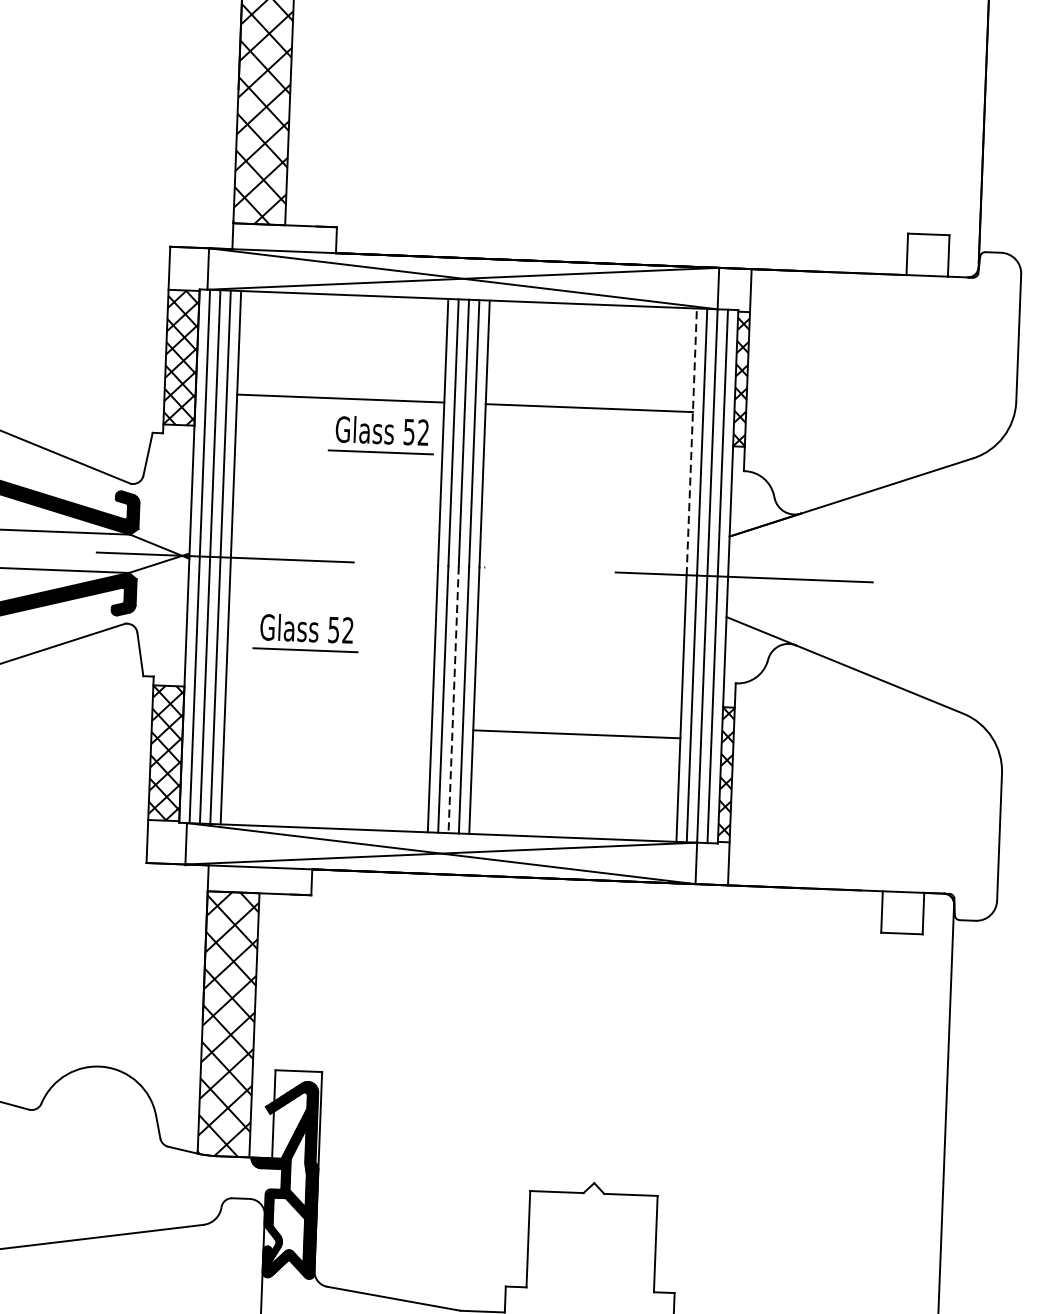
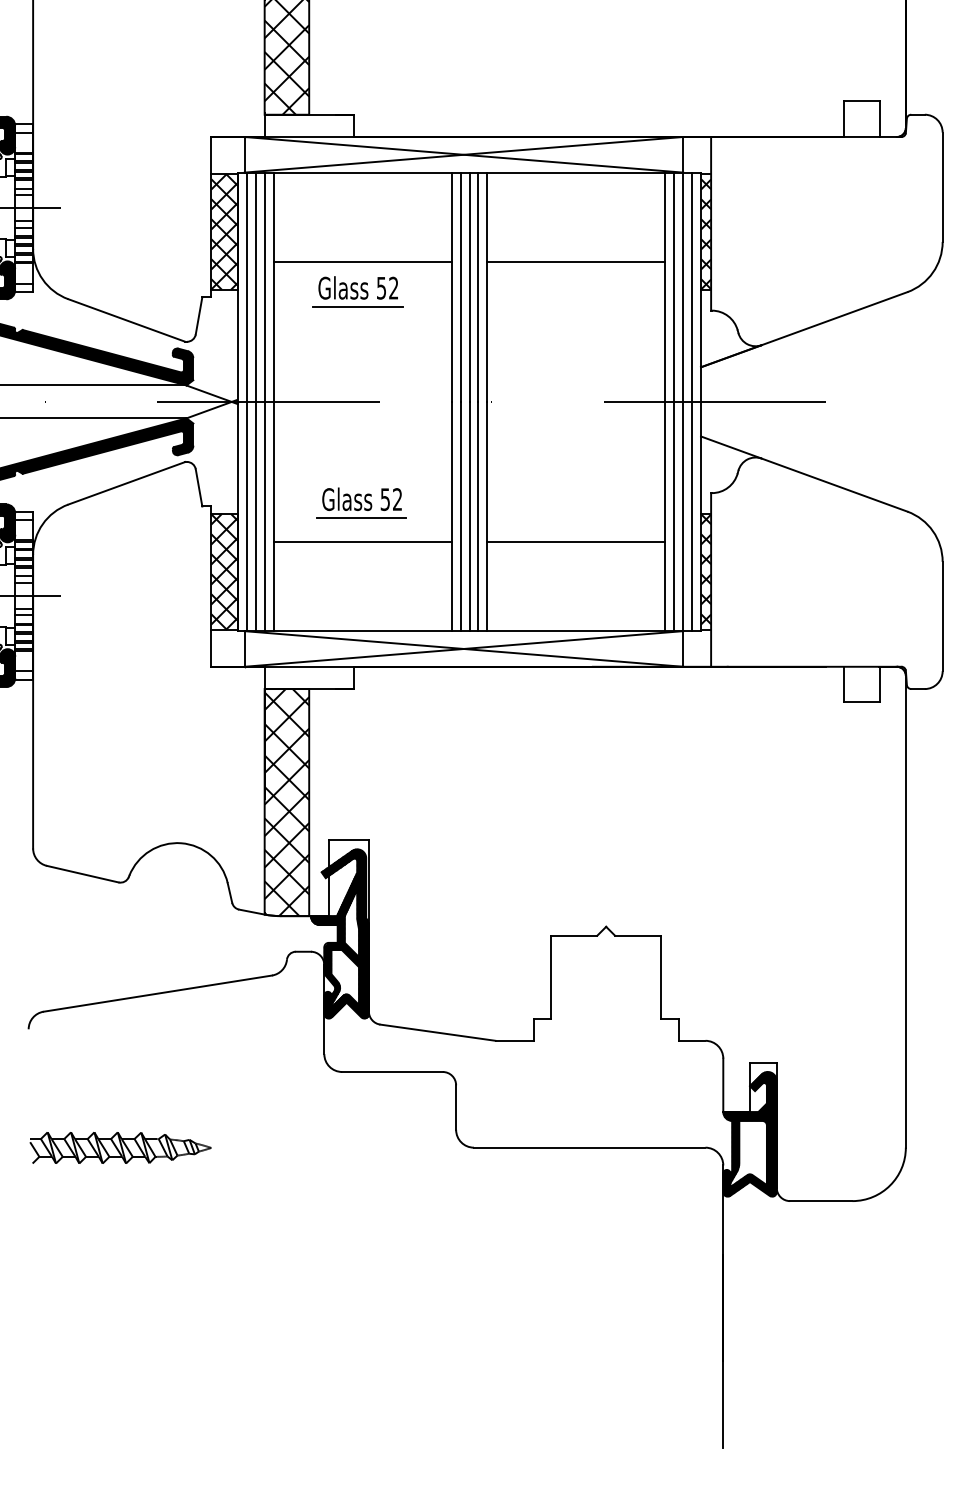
part: (381, 434) -> (357, 291), moved
line: (691, 442) -> (665, 287), dashed -> solid
part: (305, 632) -> (361, 502), moved
line: (453, 699) -> (469, 516), dashed -> solid
line: (328, 725) -> (362, 542), added

